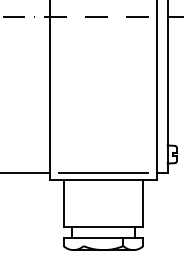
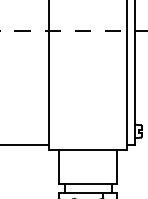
line: (102, 172) -> (87, 144), removed

